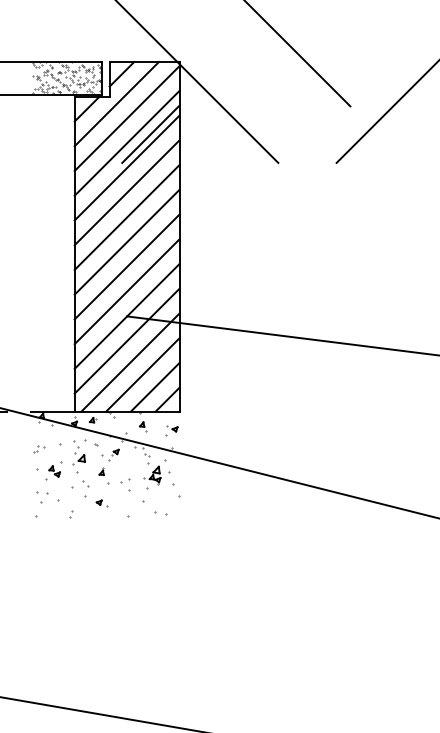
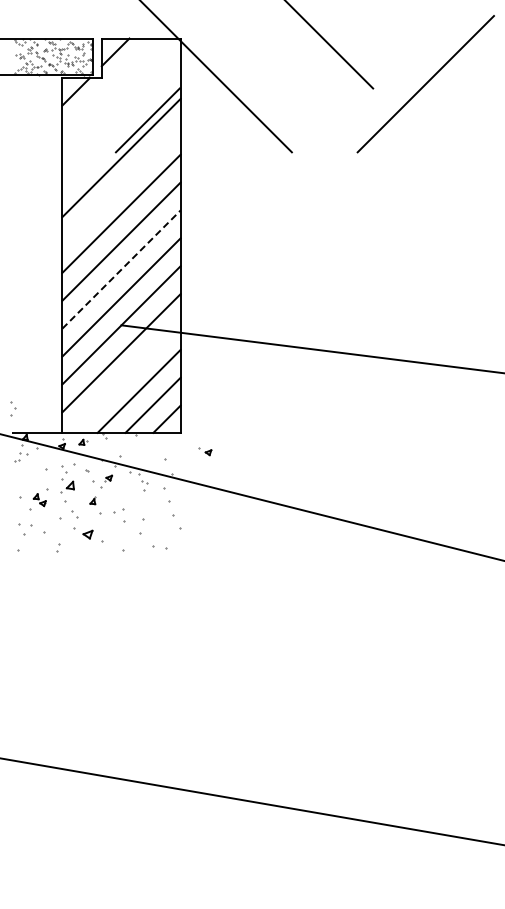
line: (116, 103) -> (109, 85), removed
line: (127, 118) -> (121, 102), removed
line: (127, 142) -> (121, 129), removed
line: (127, 192) -> (121, 185), removed
line: (127, 266) -> (121, 269), solid -> dashed
line: (129, 361) -> (124, 376), removed
part: (31, 390) -> (13, 408), added
part: (143, 426) -> (139, 449), removed
part: (172, 428) -> (205, 451), moved
part: (39, 449) -> (21, 457), moved
part: (152, 475) -> (150, 504), removed
part: (102, 503) -> (93, 536), size x1.6

